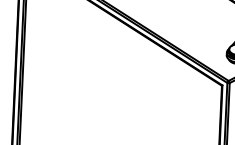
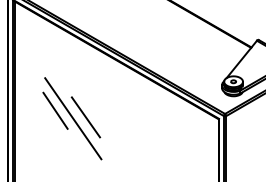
line: (62, 69) -> (55, 110), added
line: (79, 78) -> (73, 118), added
line: (91, 78) -> (85, 117), added

